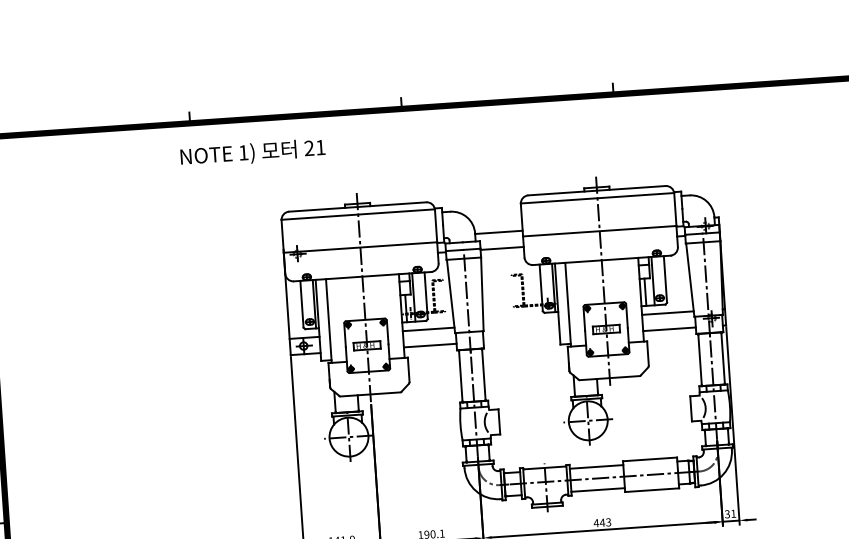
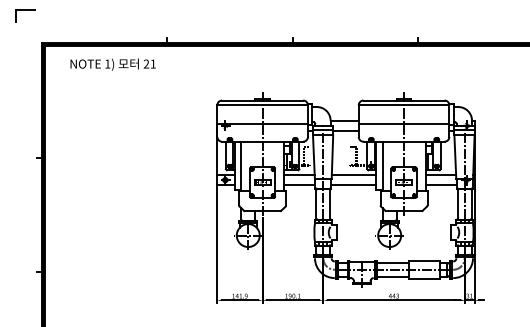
text: (251, 152) -> (112, 64), moved
line: (520, 323) -> (353, 175), added
line: (521, 338) -> (353, 184), added

